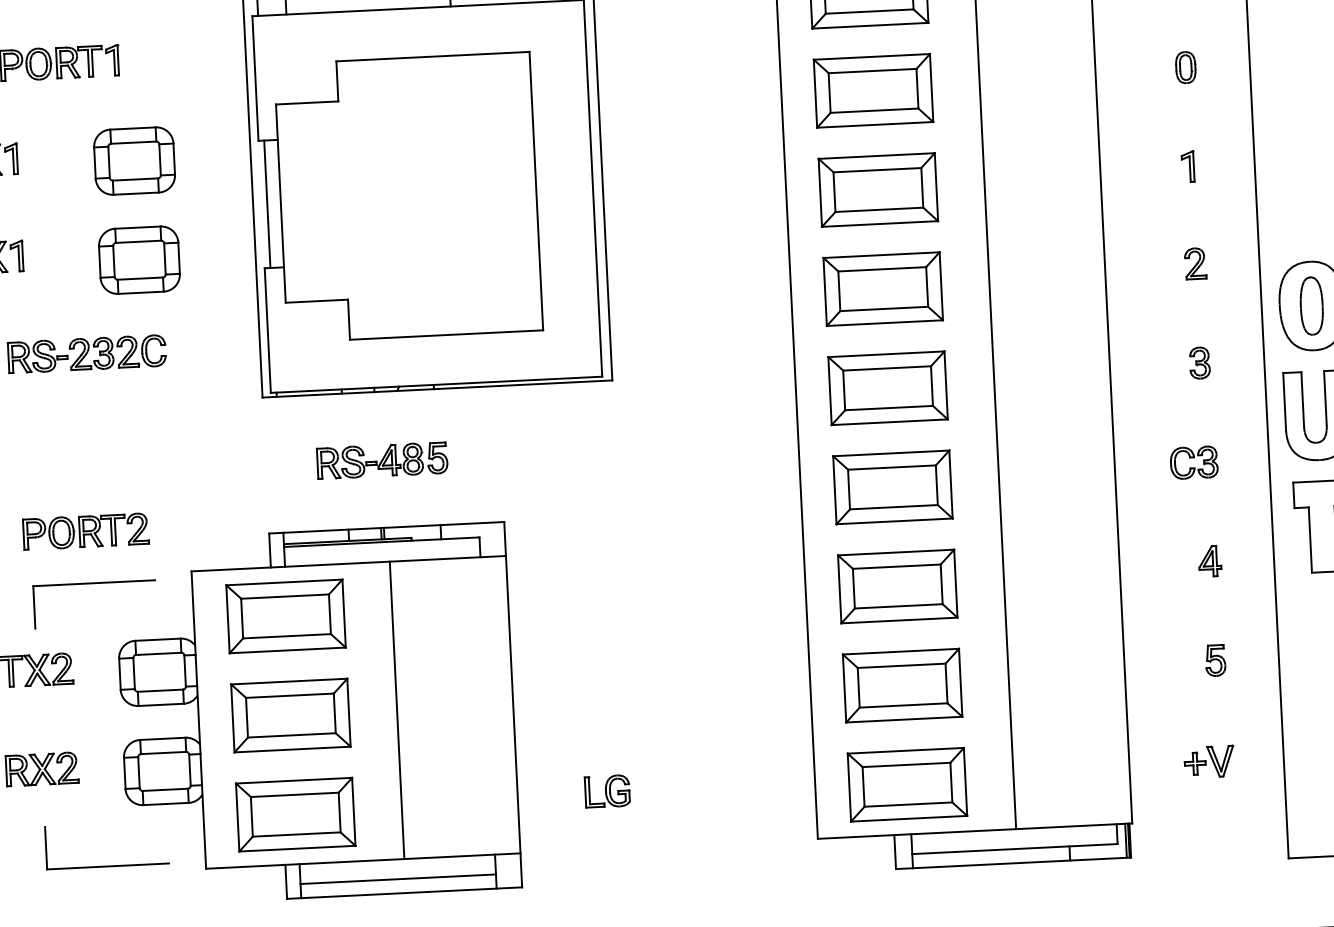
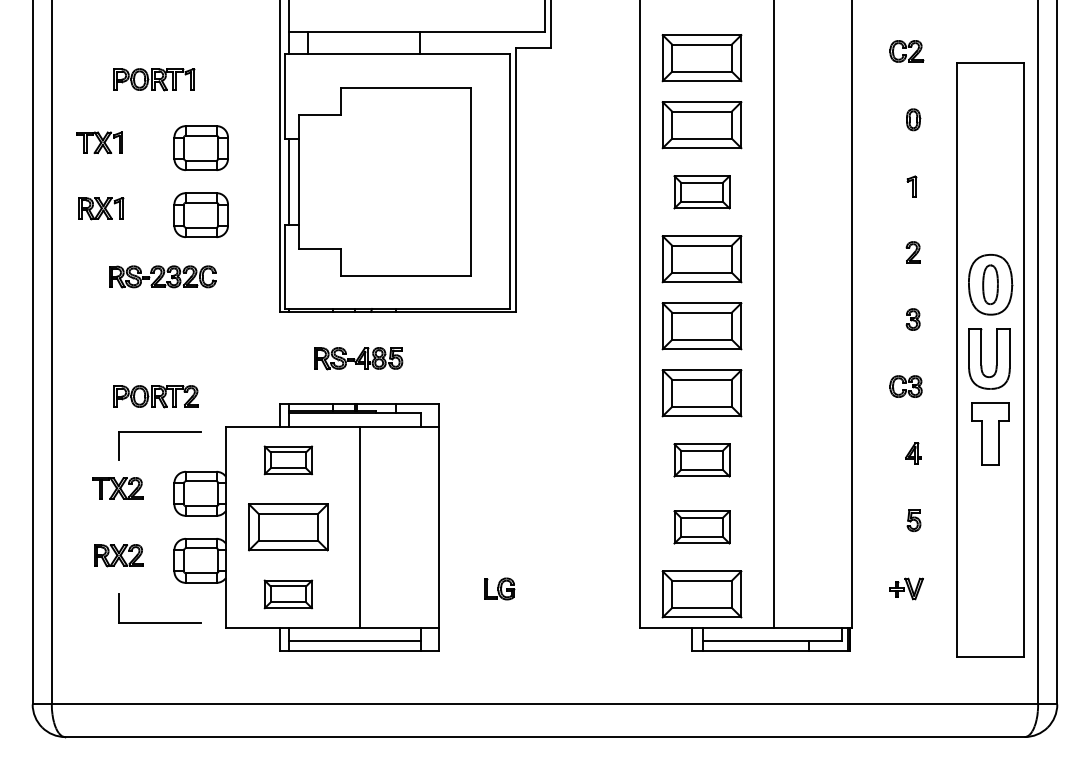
part: (877, 190) -> (701, 192), size x0.7
part: (897, 586) -> (701, 460), size x0.7
part: (286, 616) -> (288, 460), size x0.6
part: (901, 685) -> (701, 527), size x0.7
part: (295, 814) -> (288, 594), size x0.6

